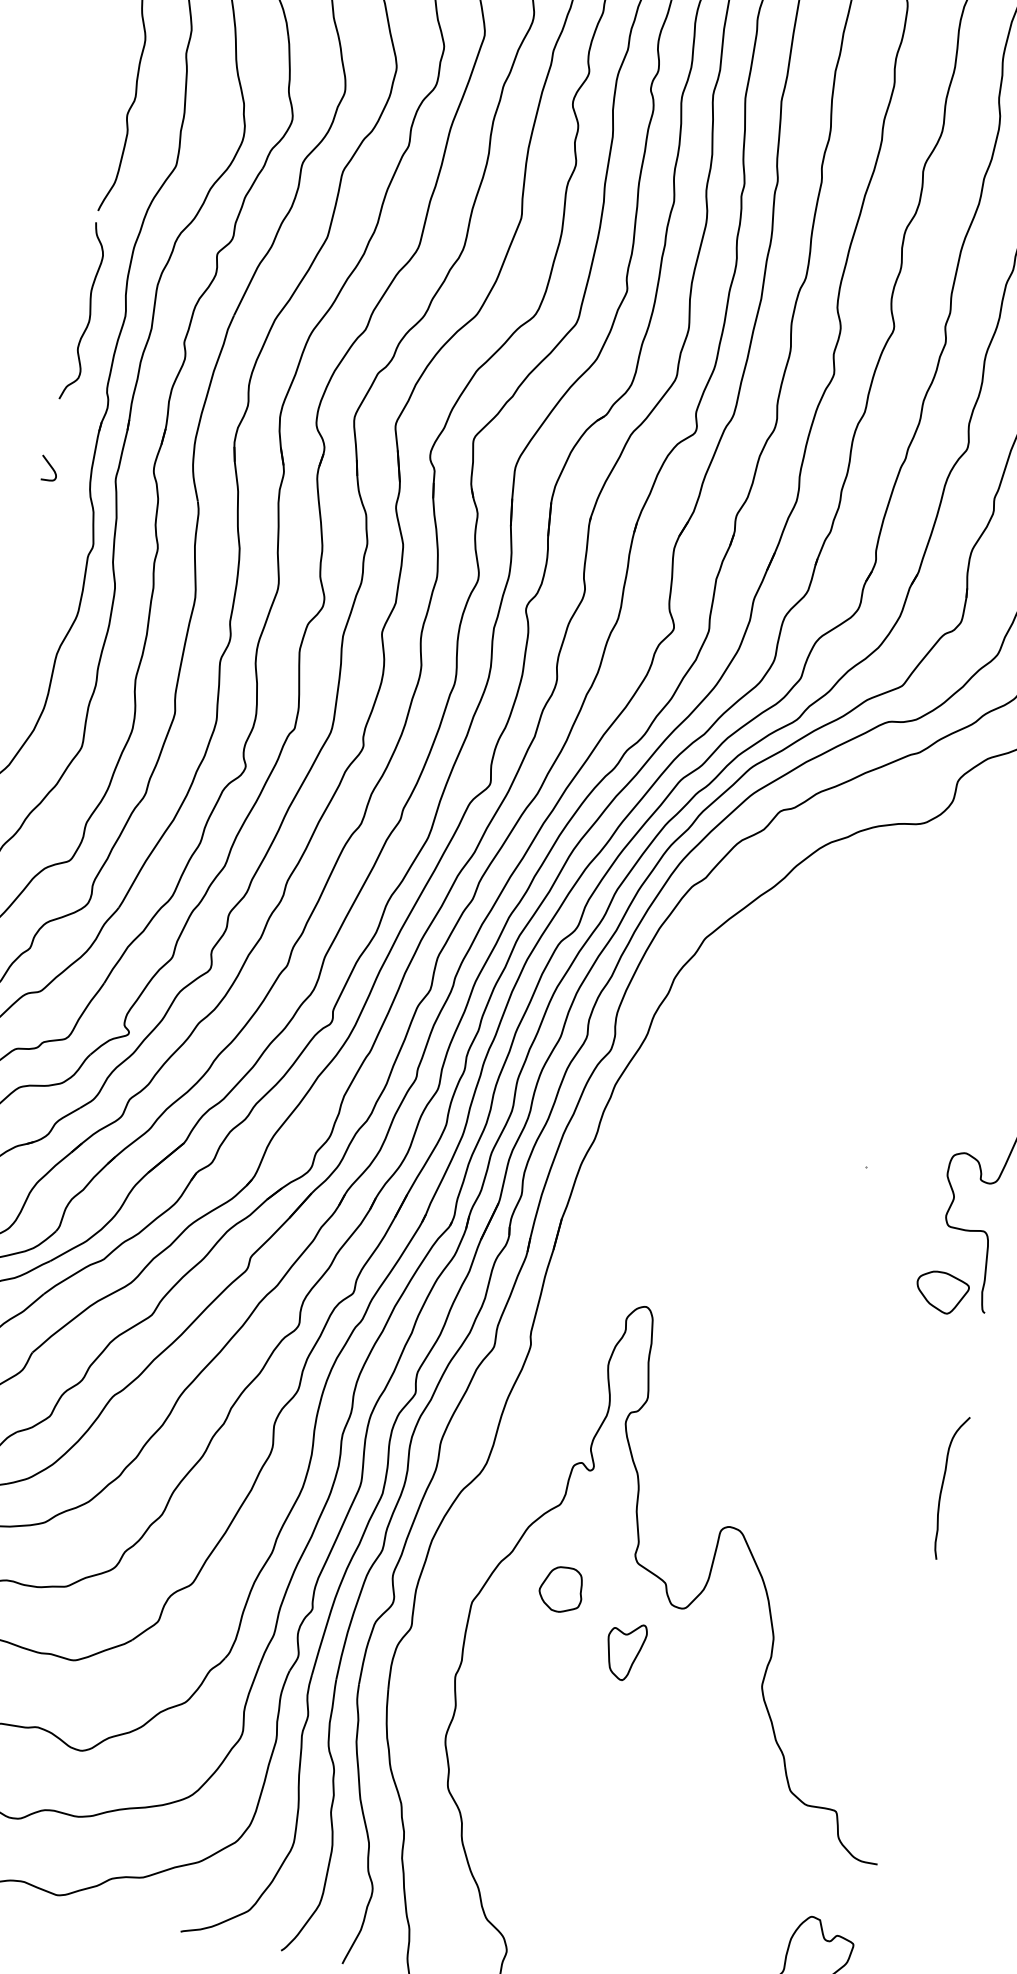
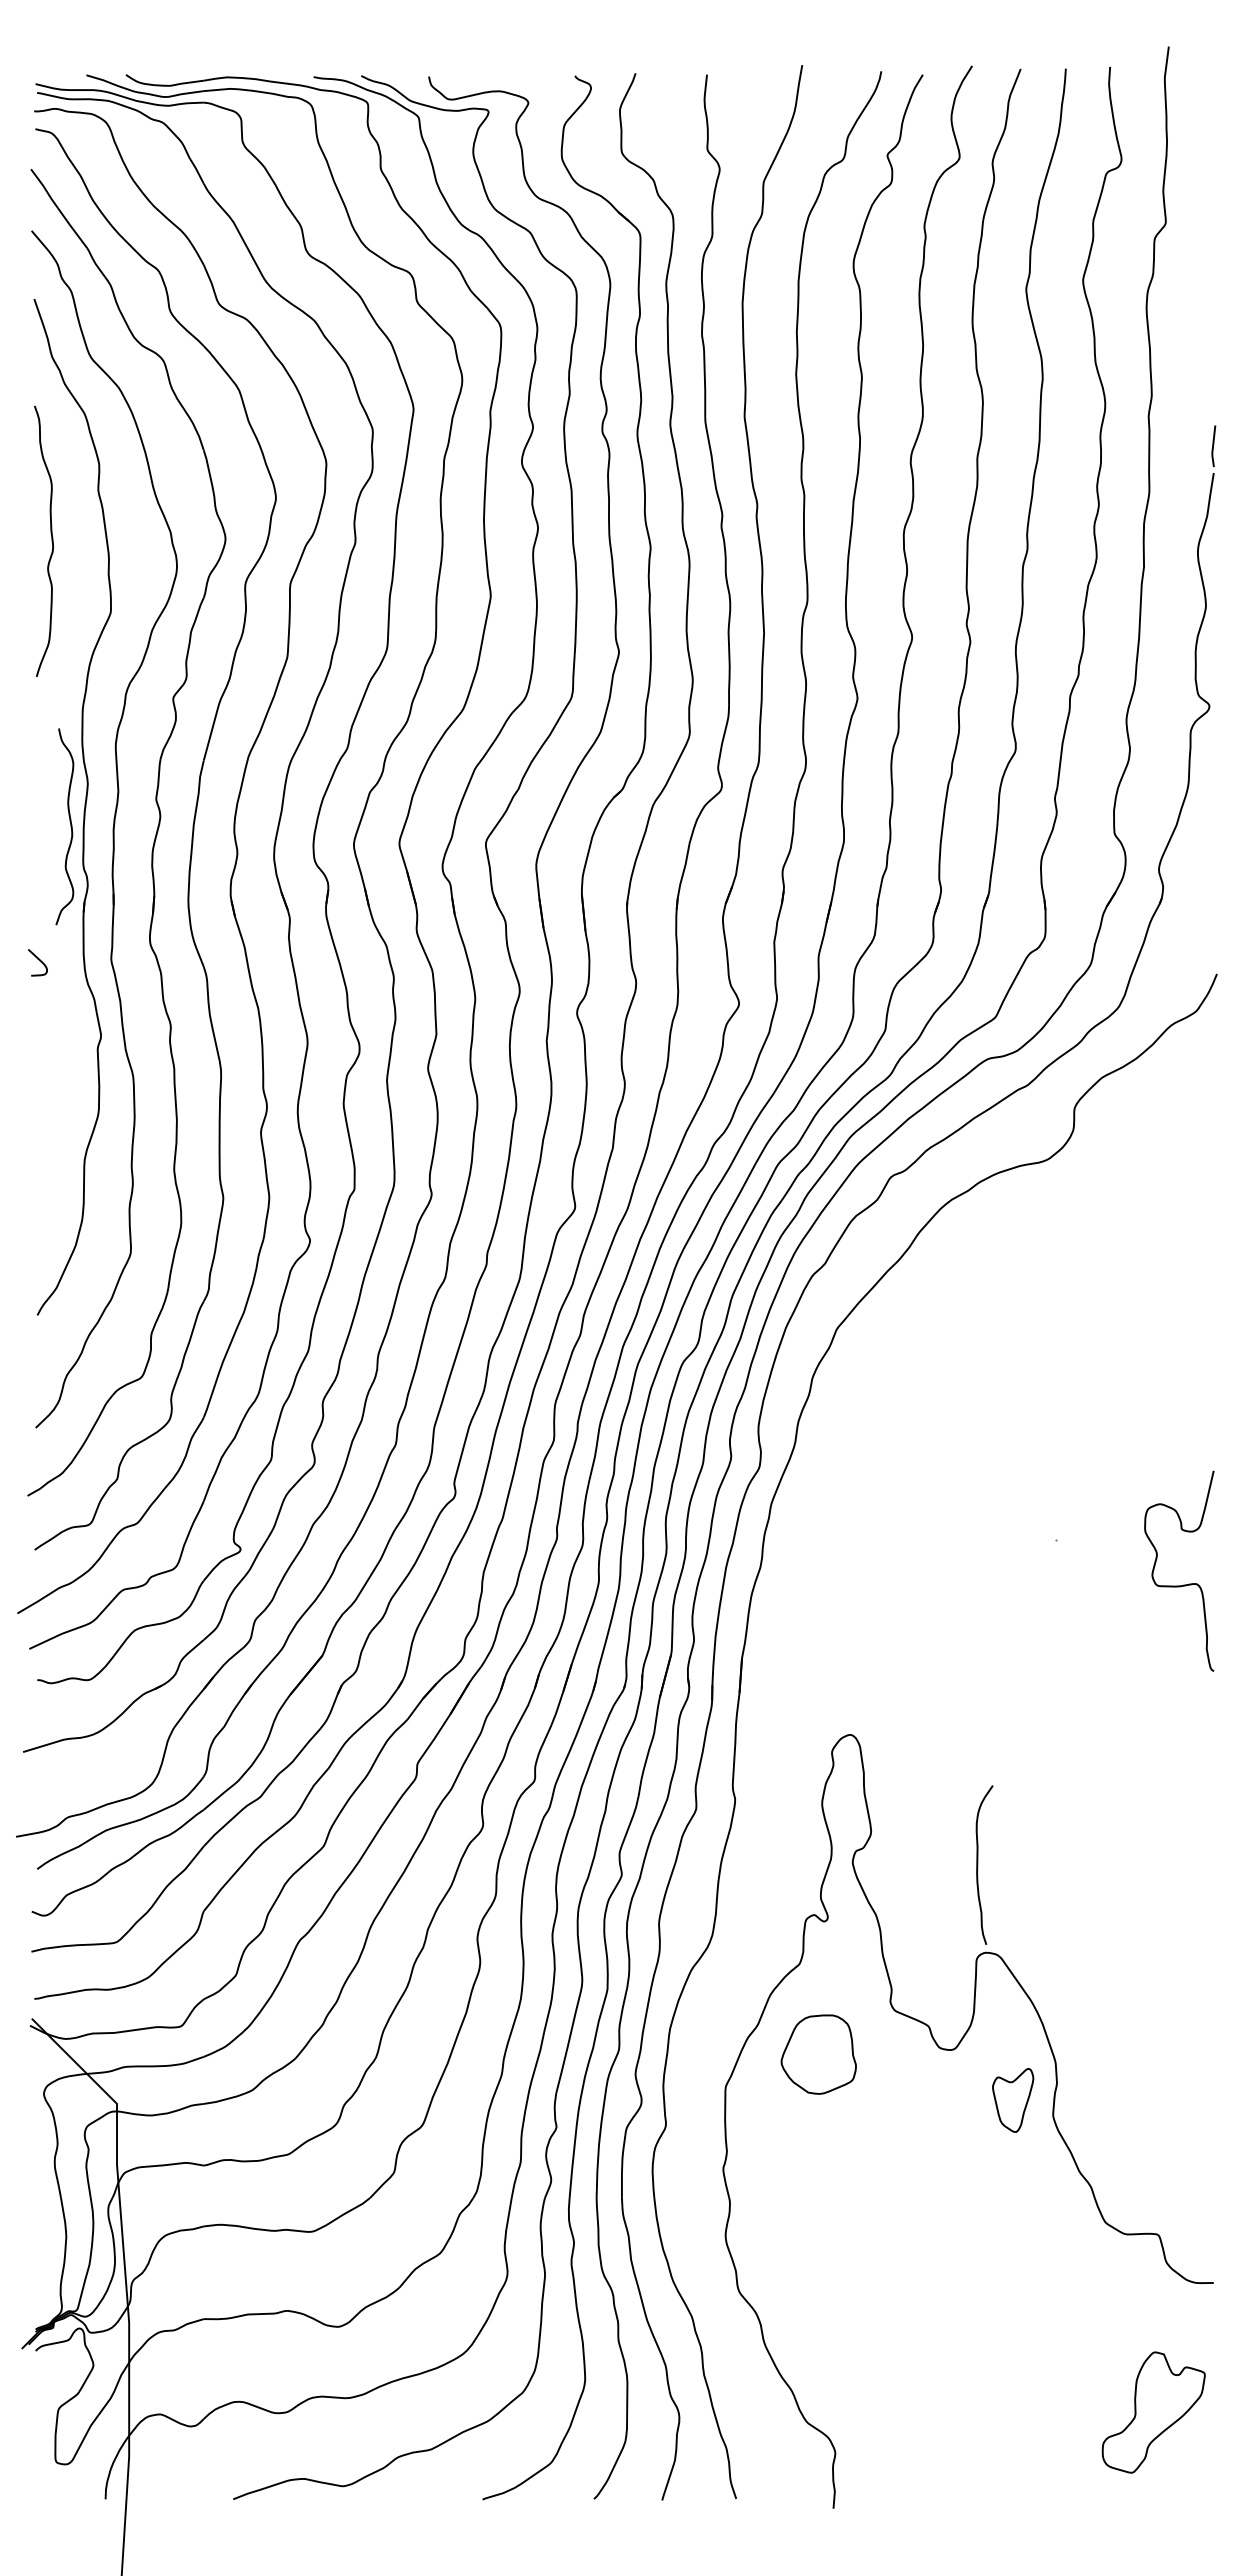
curve: (89, 312) -> (70, 826), moved
part: (941, 1292) -> (1163, 1657), removed
curve: (943, 1485) -> (978, 1864), moved
part: (561, 1589) -> (818, 2054), size x1.6
part: (625, 1651) -> (1013, 2100), moved

